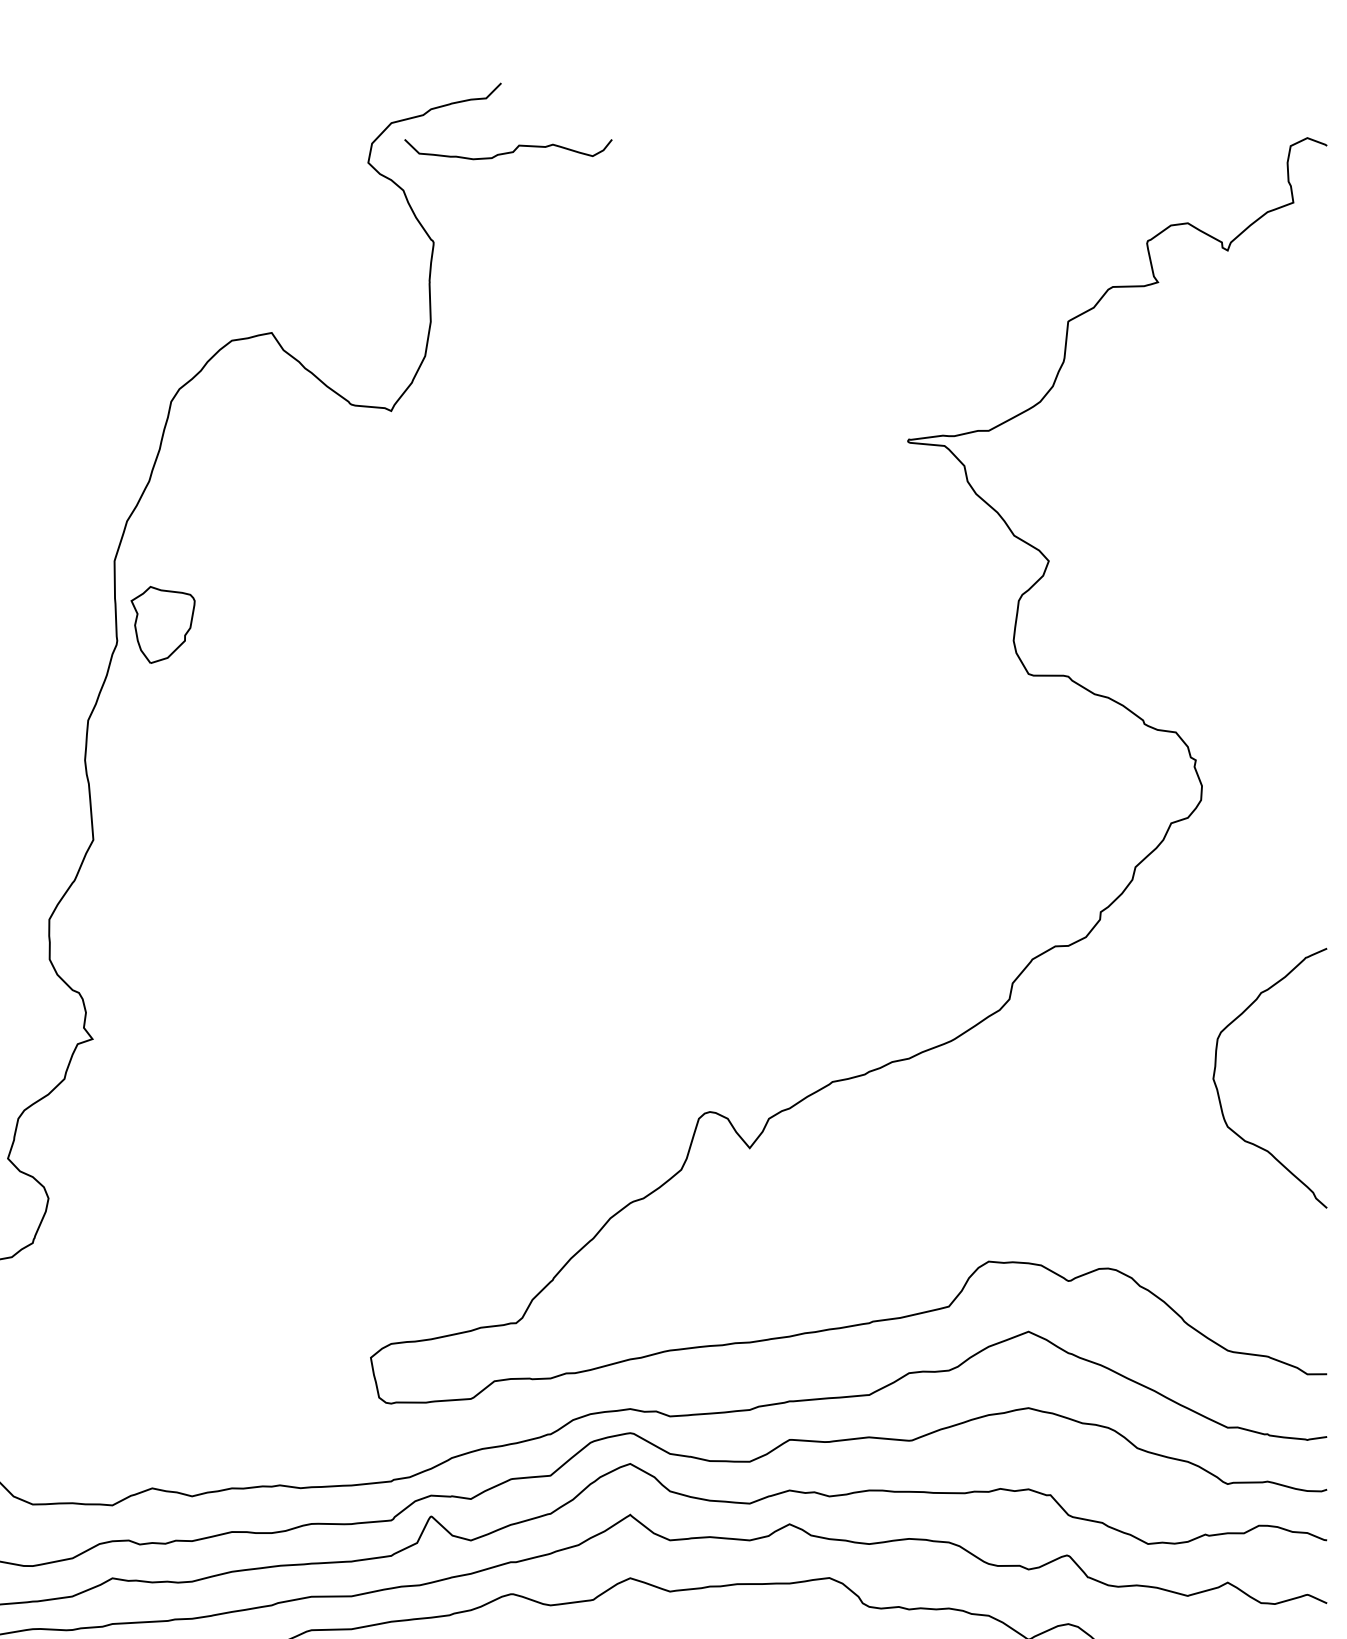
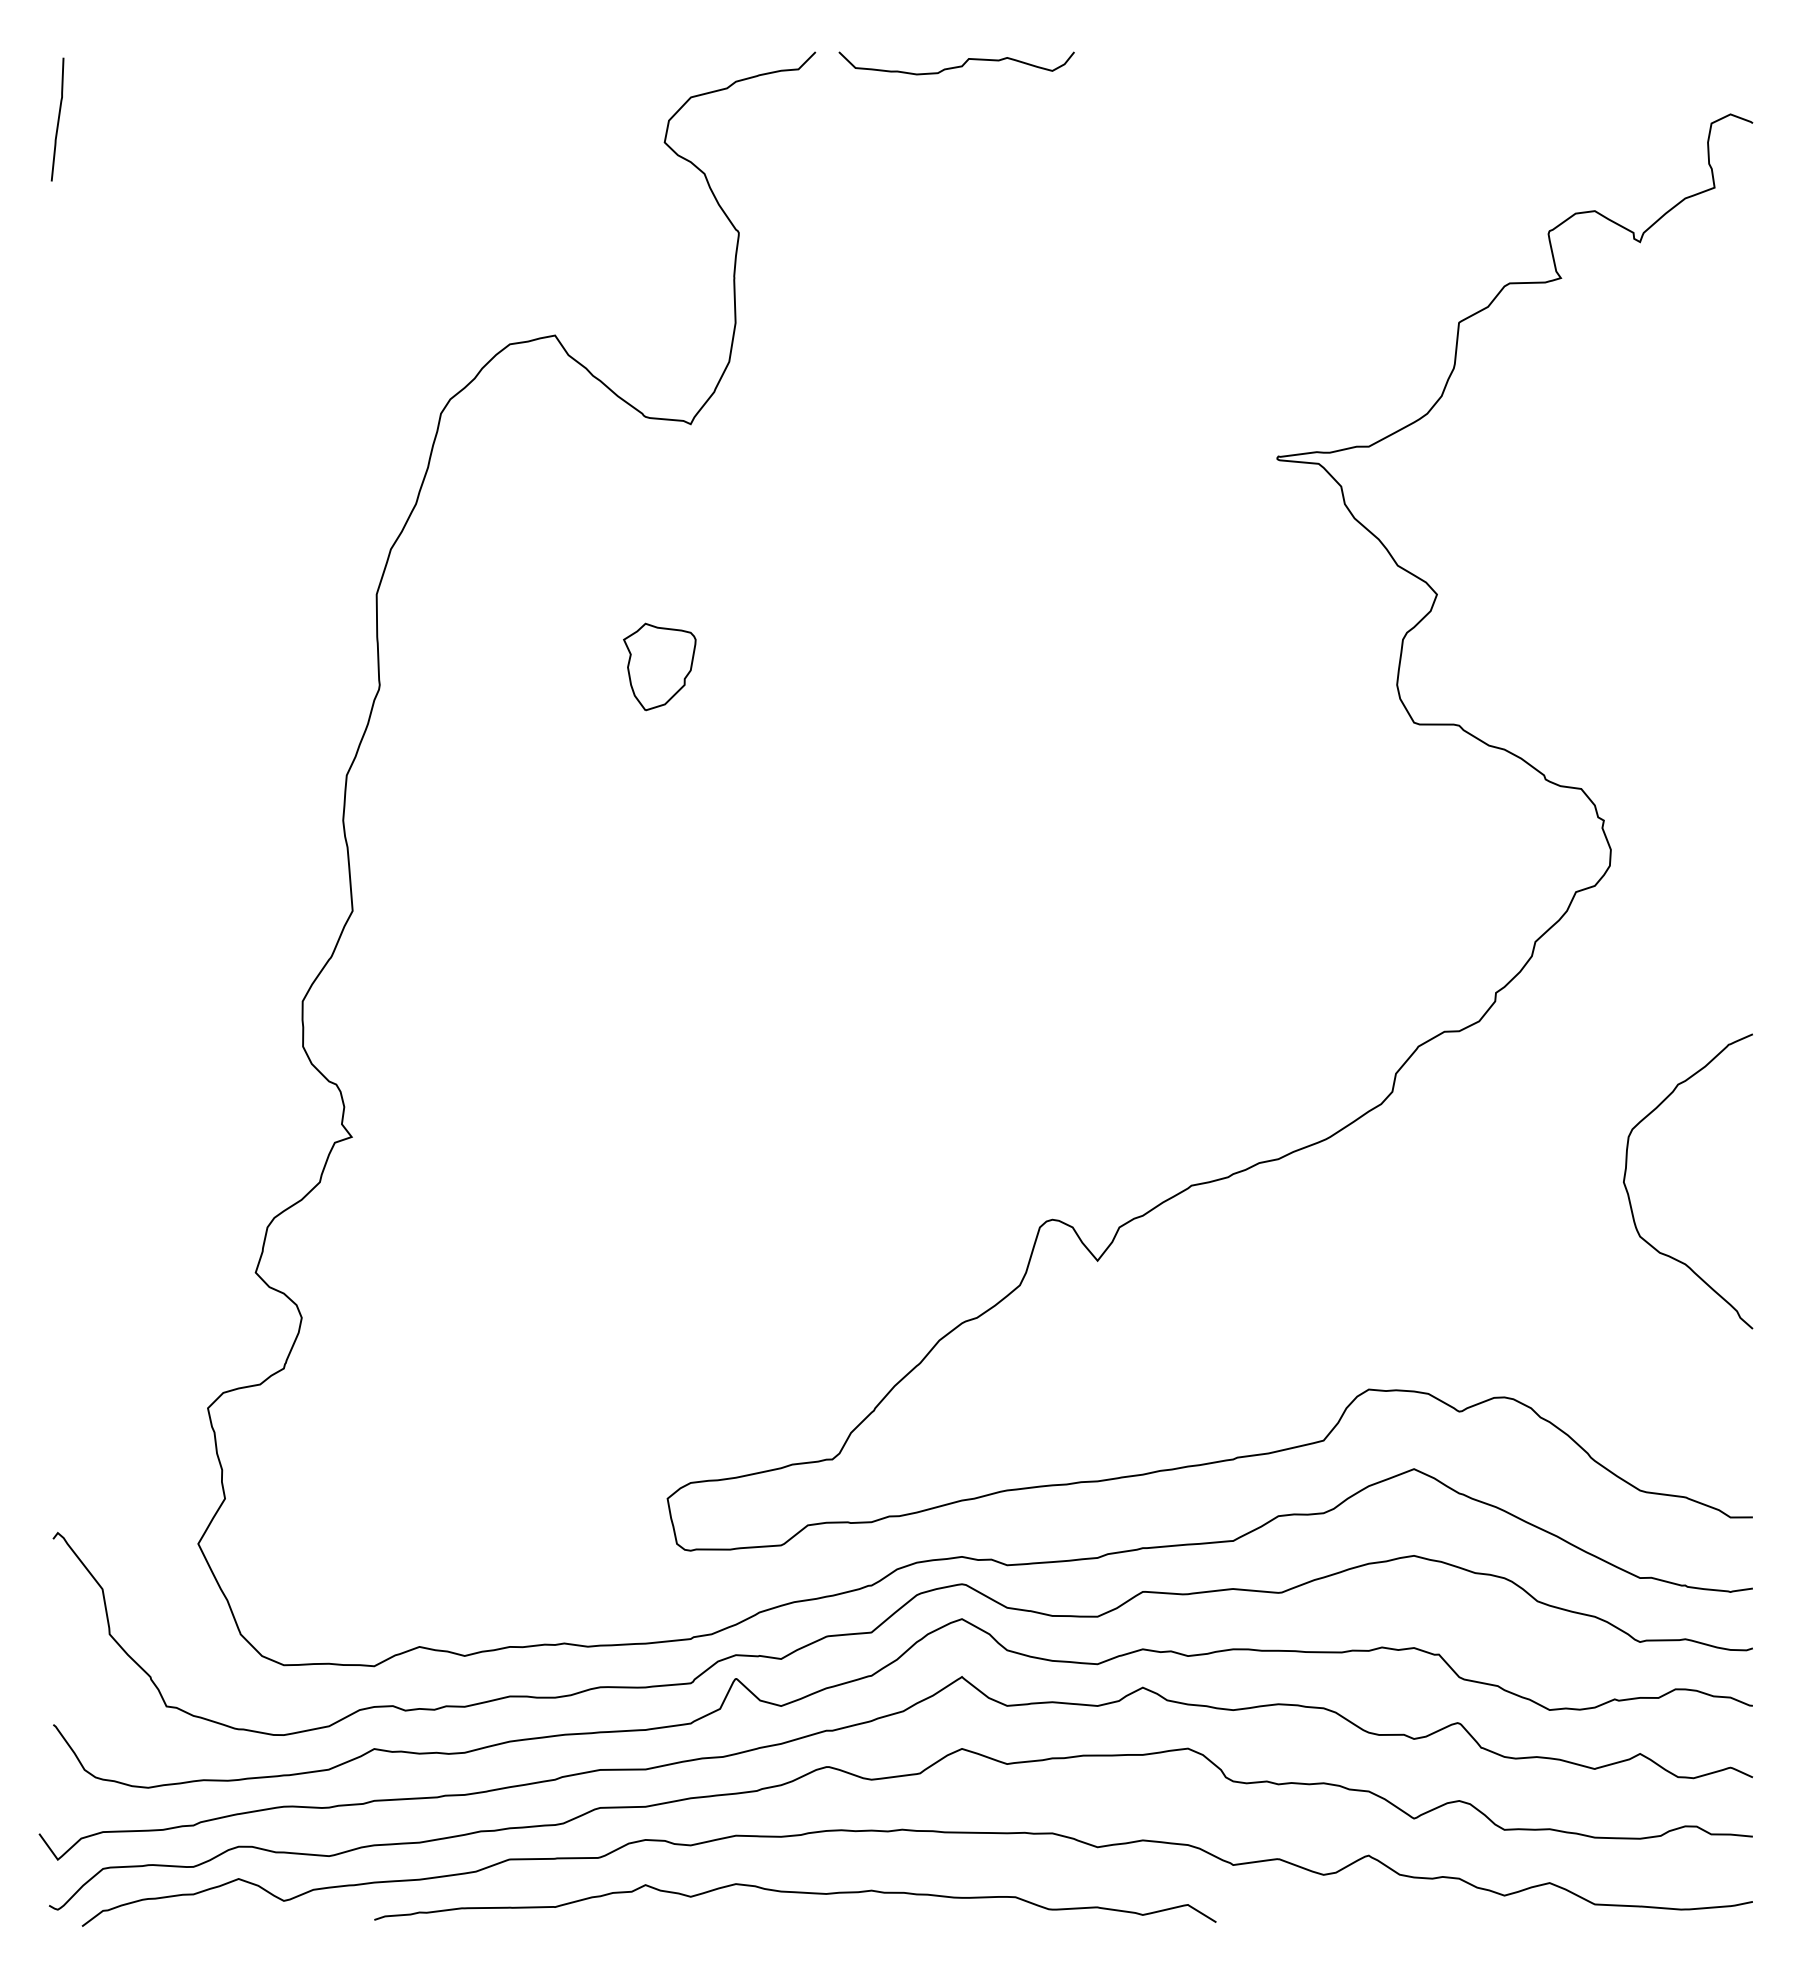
curve: (508, 152) -> (956, 66), moved
part: (162, 624) -> (659, 666), moved

